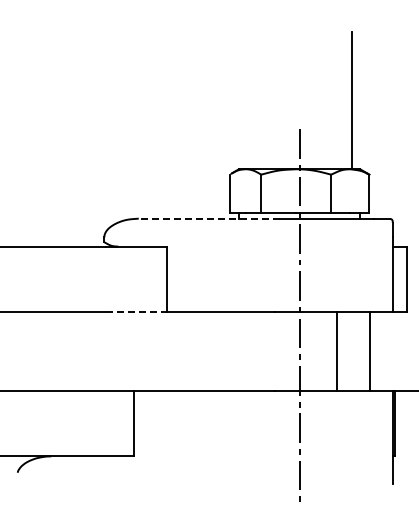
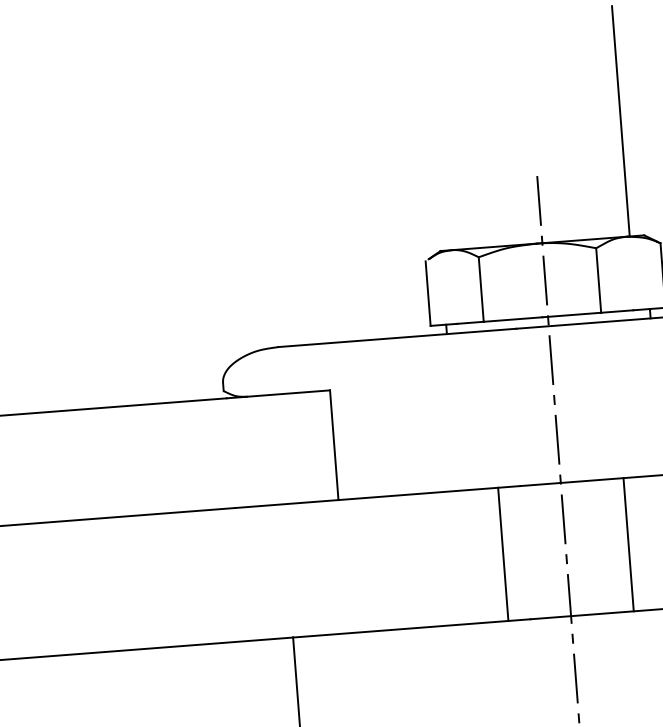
line: (209, 218) -> (397, 337), dashed -> solid
line: (136, 311) -> (286, 503), dashed -> solid
line: (262, 351) -> (503, 554), added

